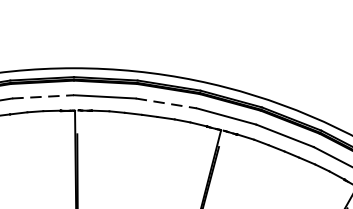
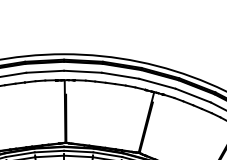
line: (43, 96) -> (45, 71), dashed -> solid
line: (166, 102) -> (120, 75), dashed -> solid

